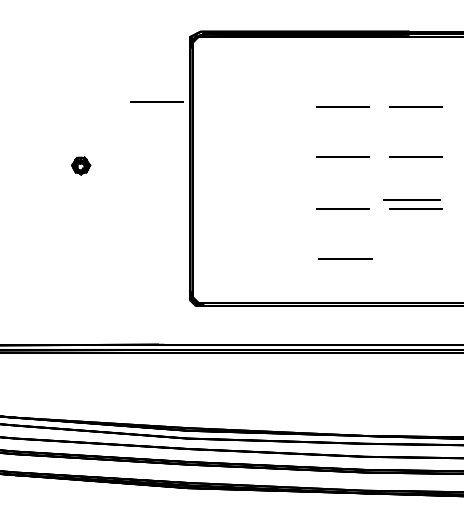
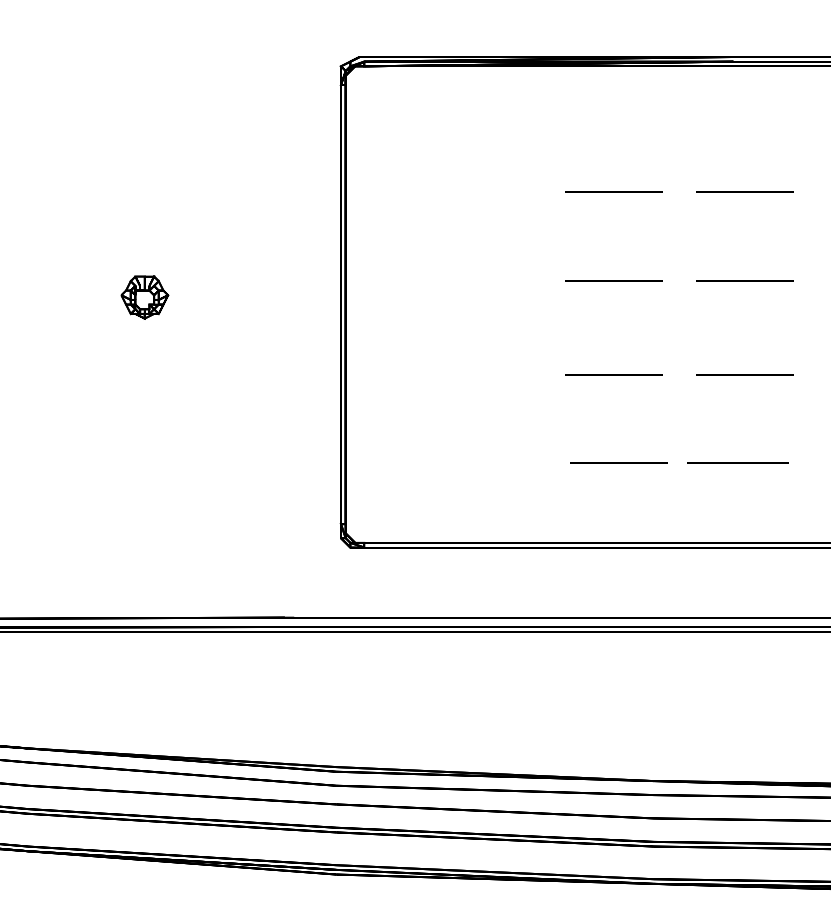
line: (156, 101) -> (280, 181), removed
part: (81, 165) -> (145, 296), size x1.43
line: (411, 199) -> (737, 463), moved

